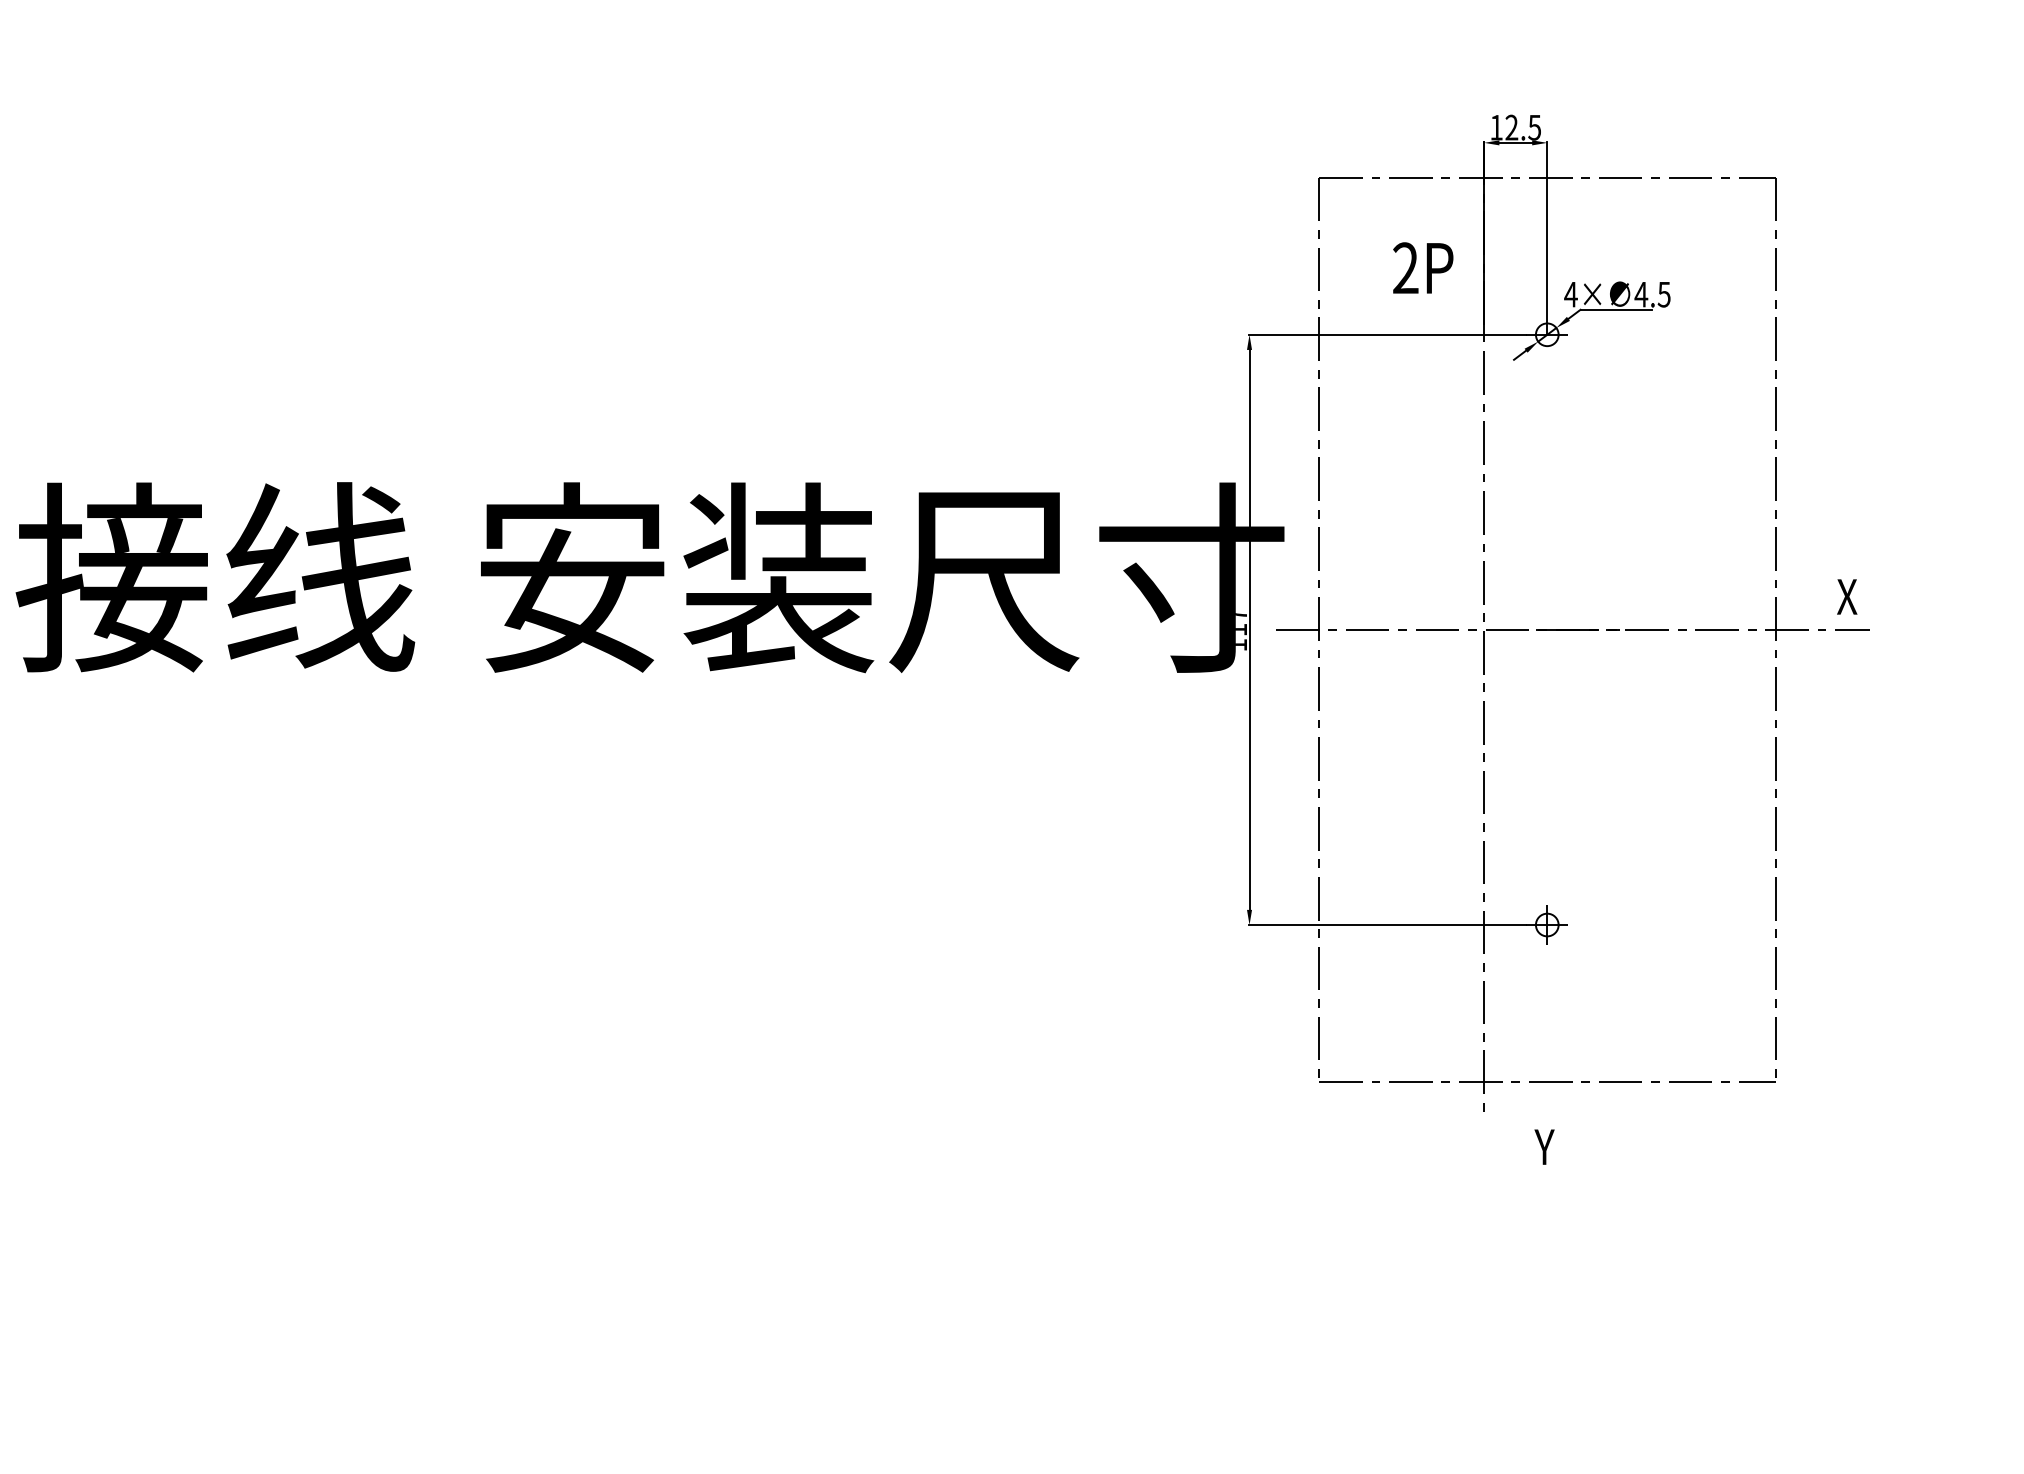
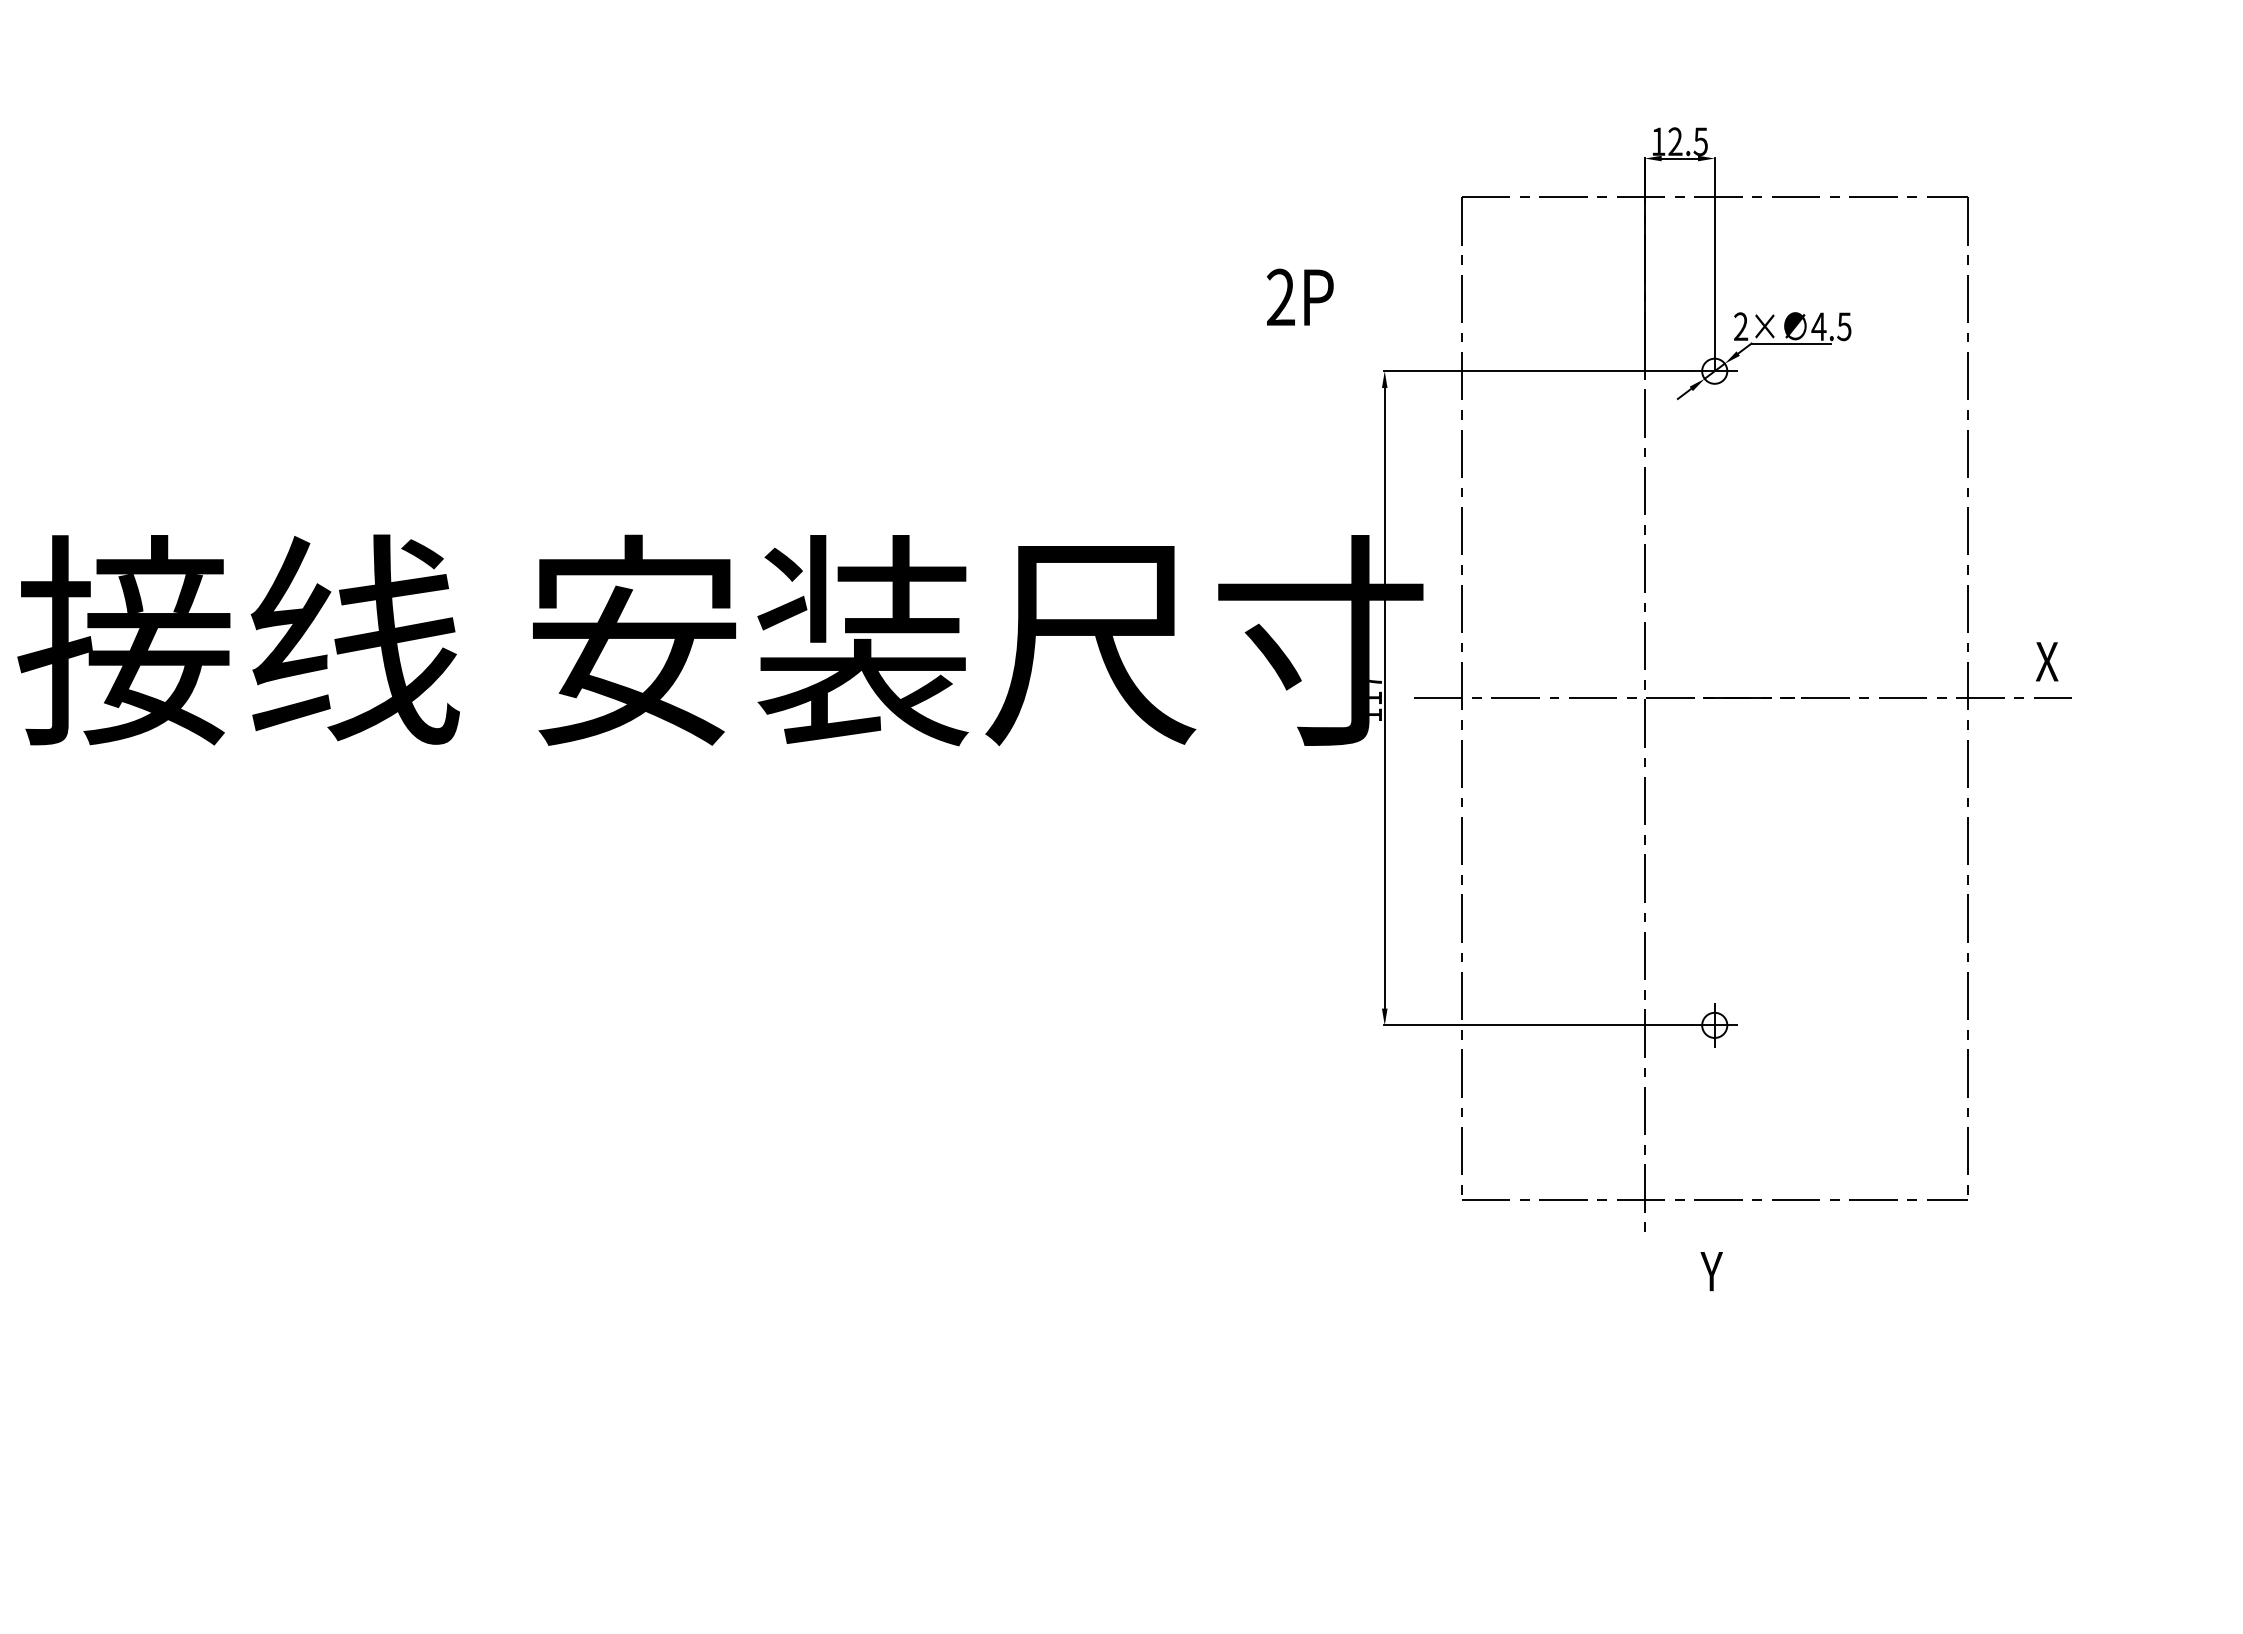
text: (1423, 267) -> (1300, 296), moved
text: (1570, 294) -> (1740, 326), 4× -> 2×

